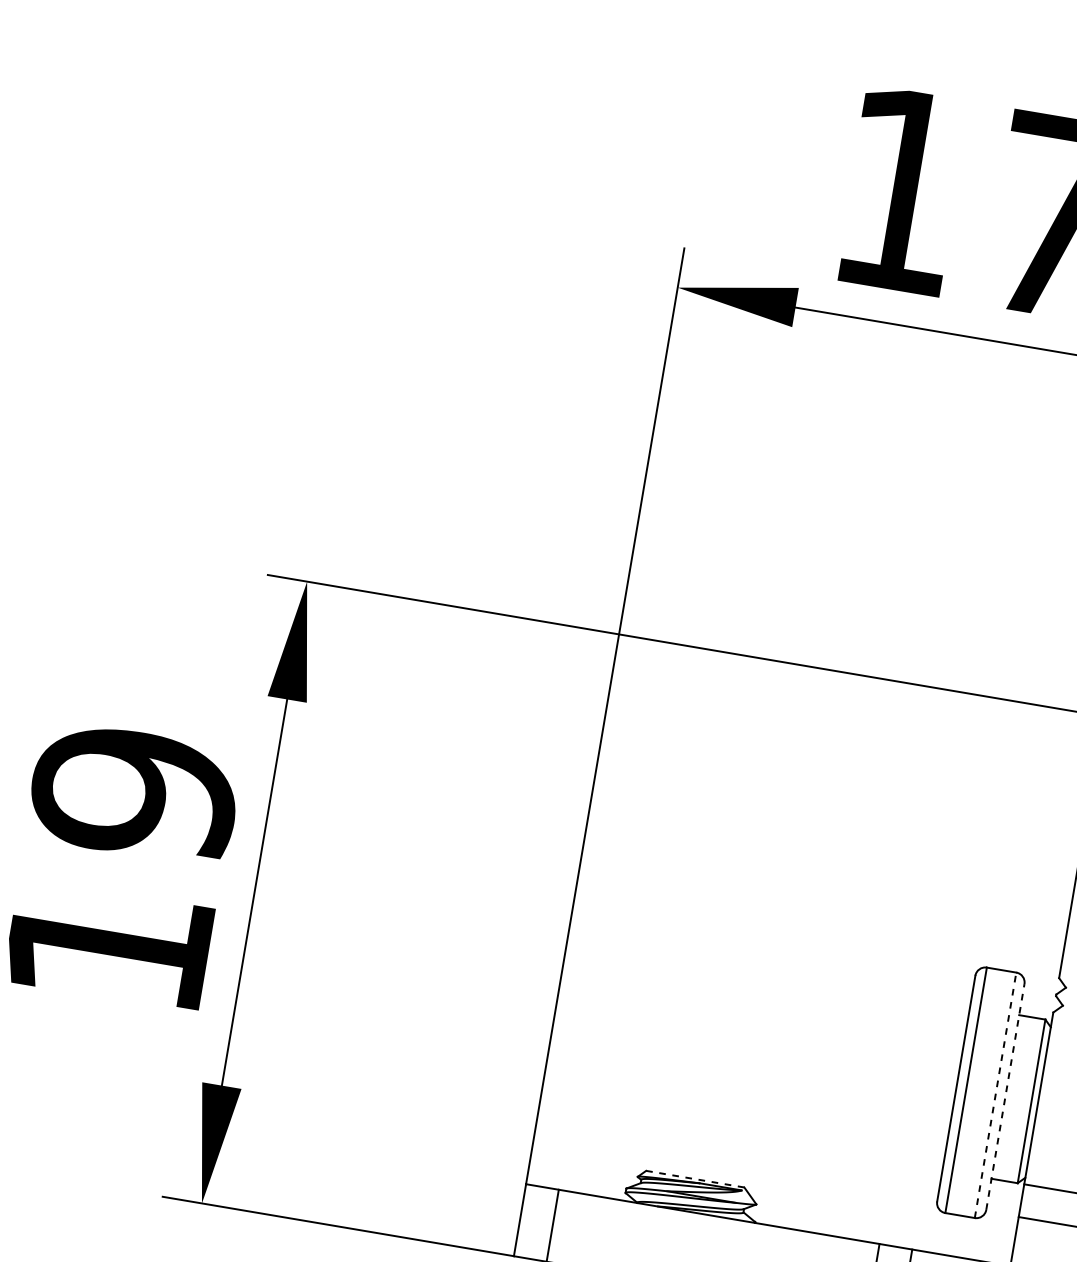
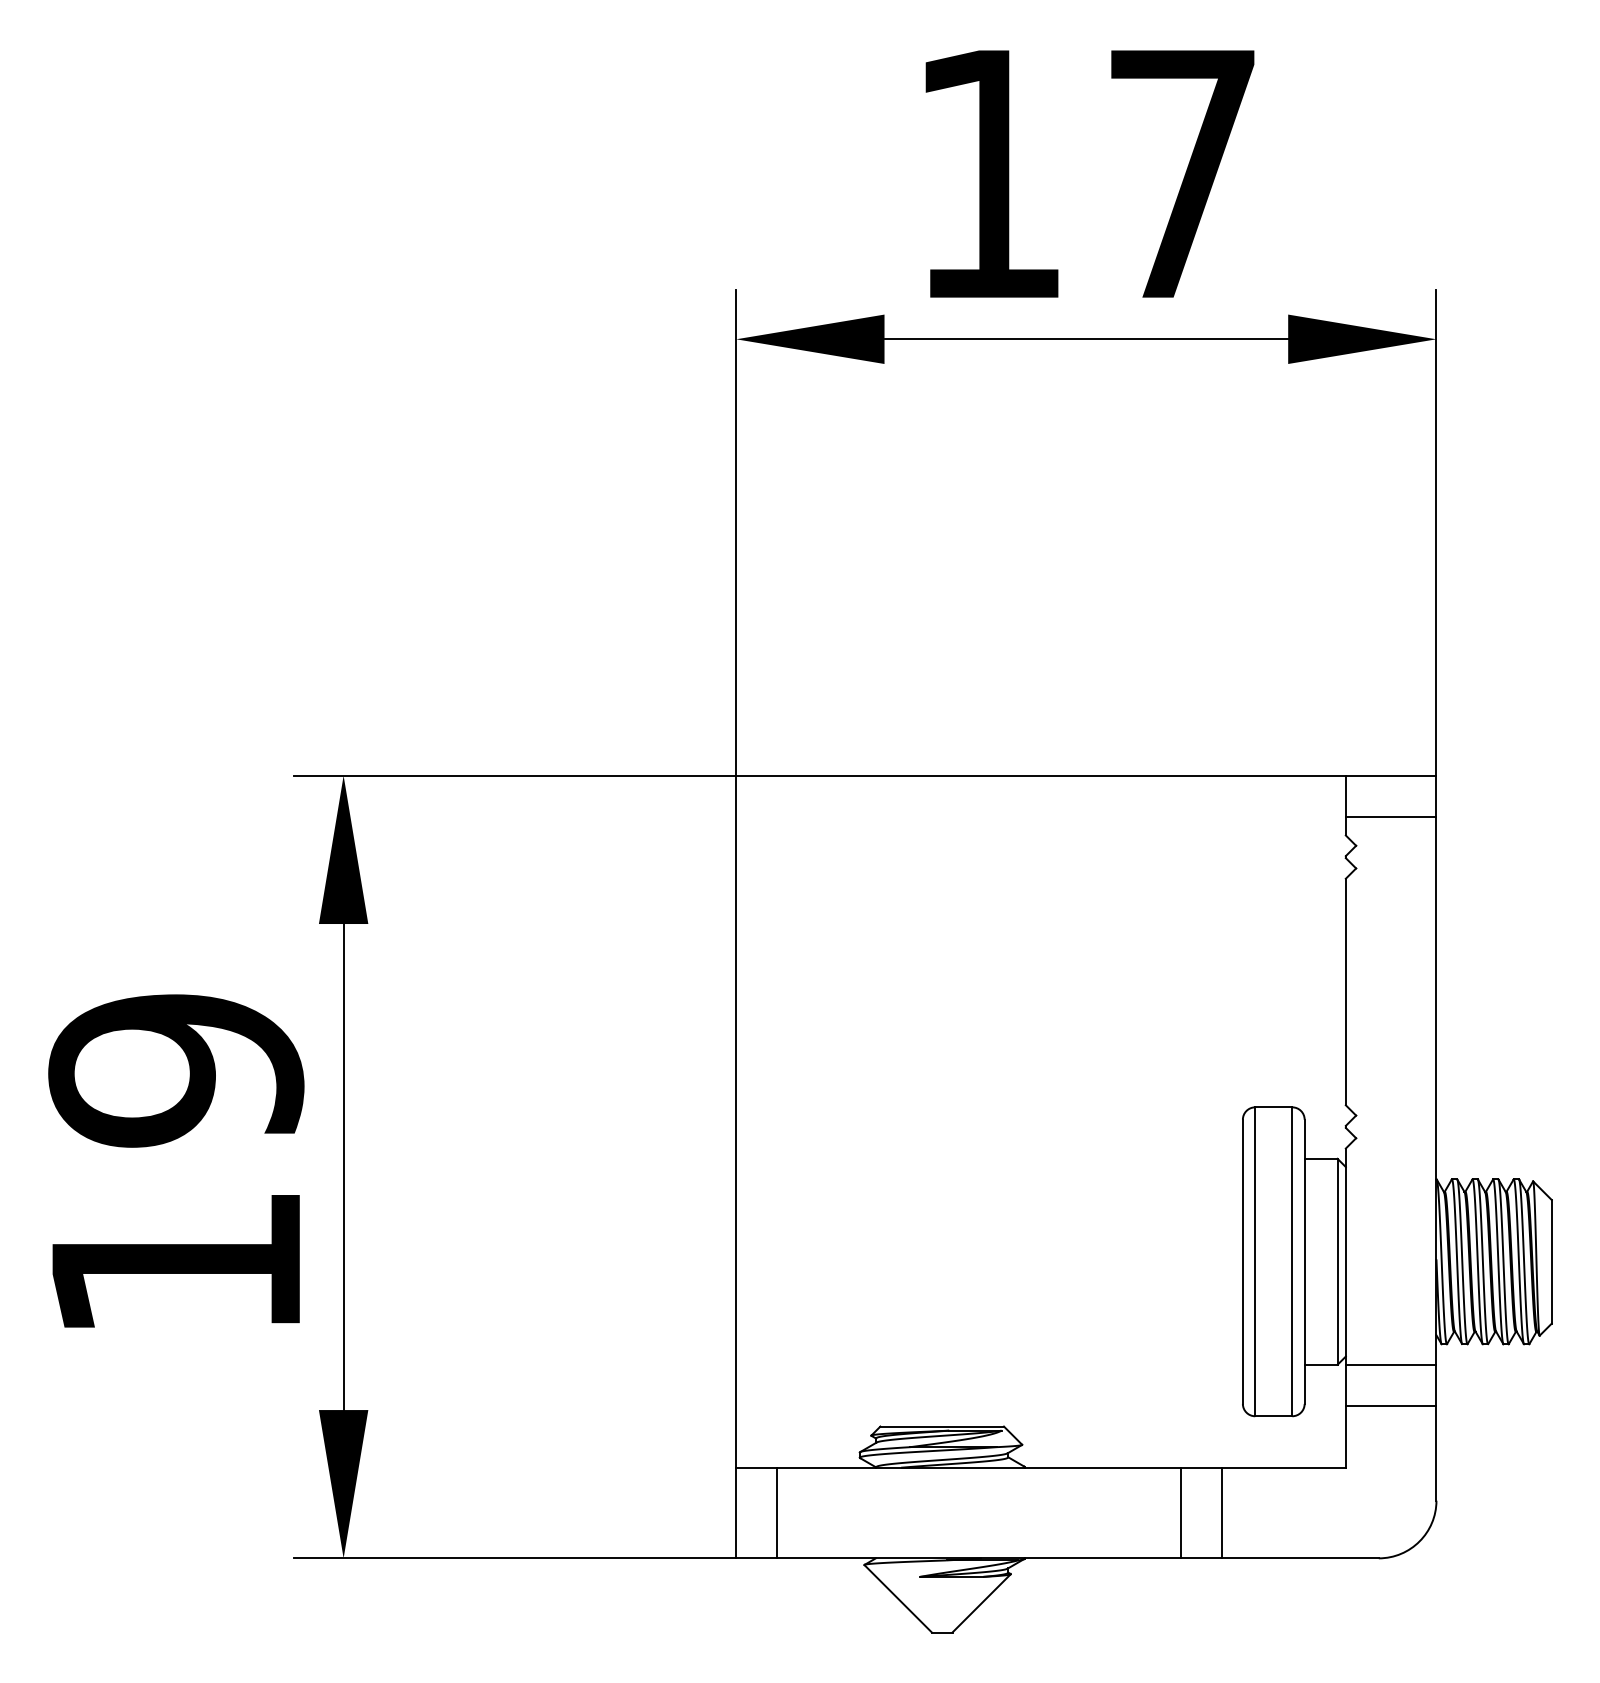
line: (995, 1095) -> (1292, 1261), dashed -> solid
line: (1005, 1096) -> (1304, 1261), dashed -> solid
line: (695, 1179) -> (942, 1426), dashed -> solid

